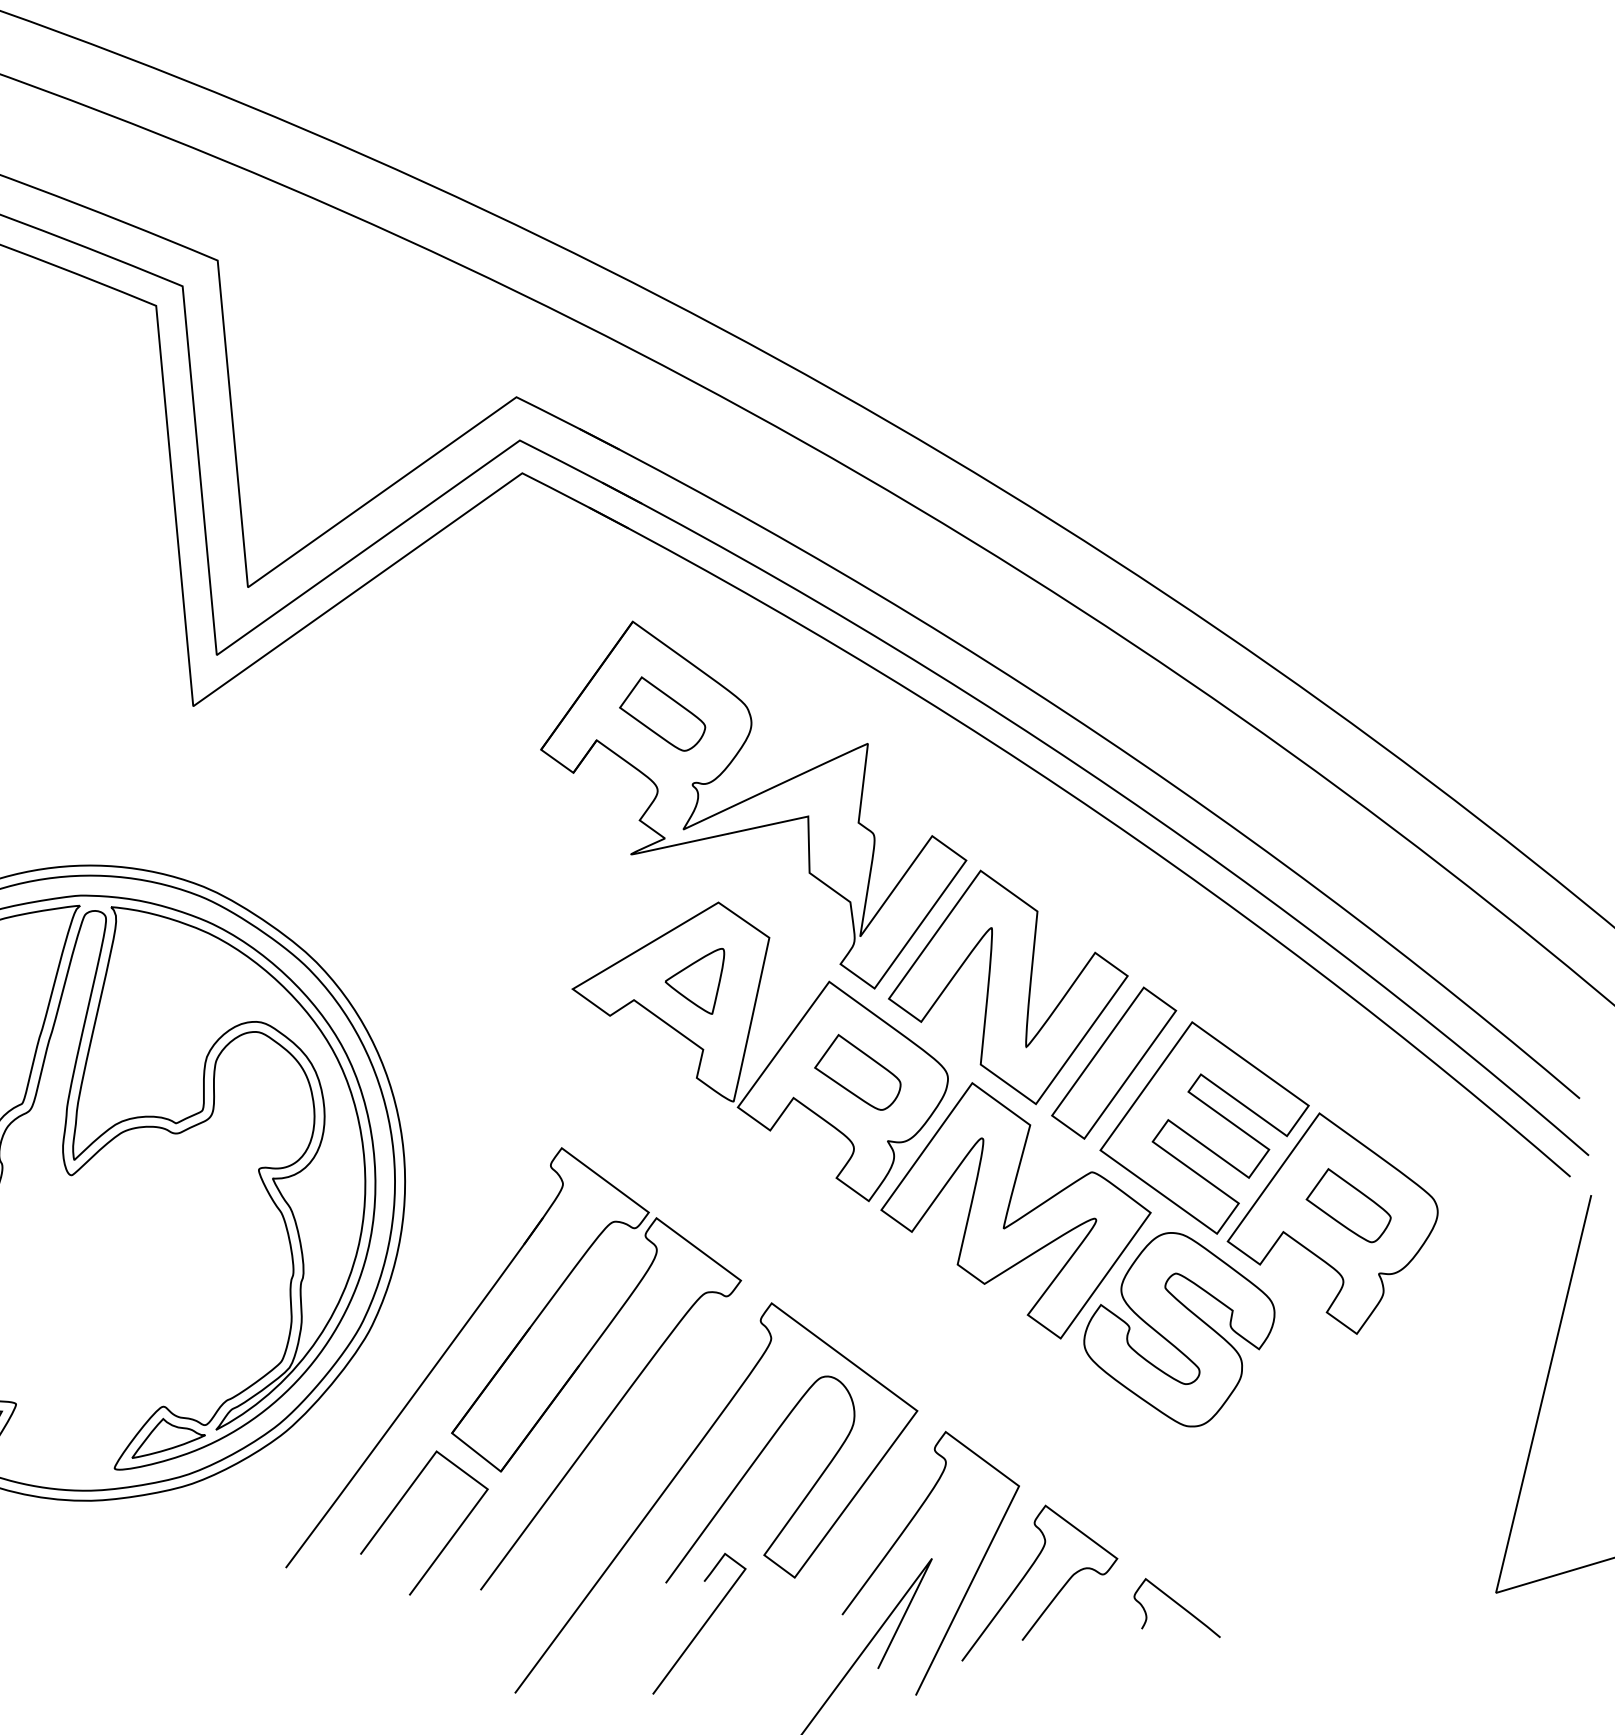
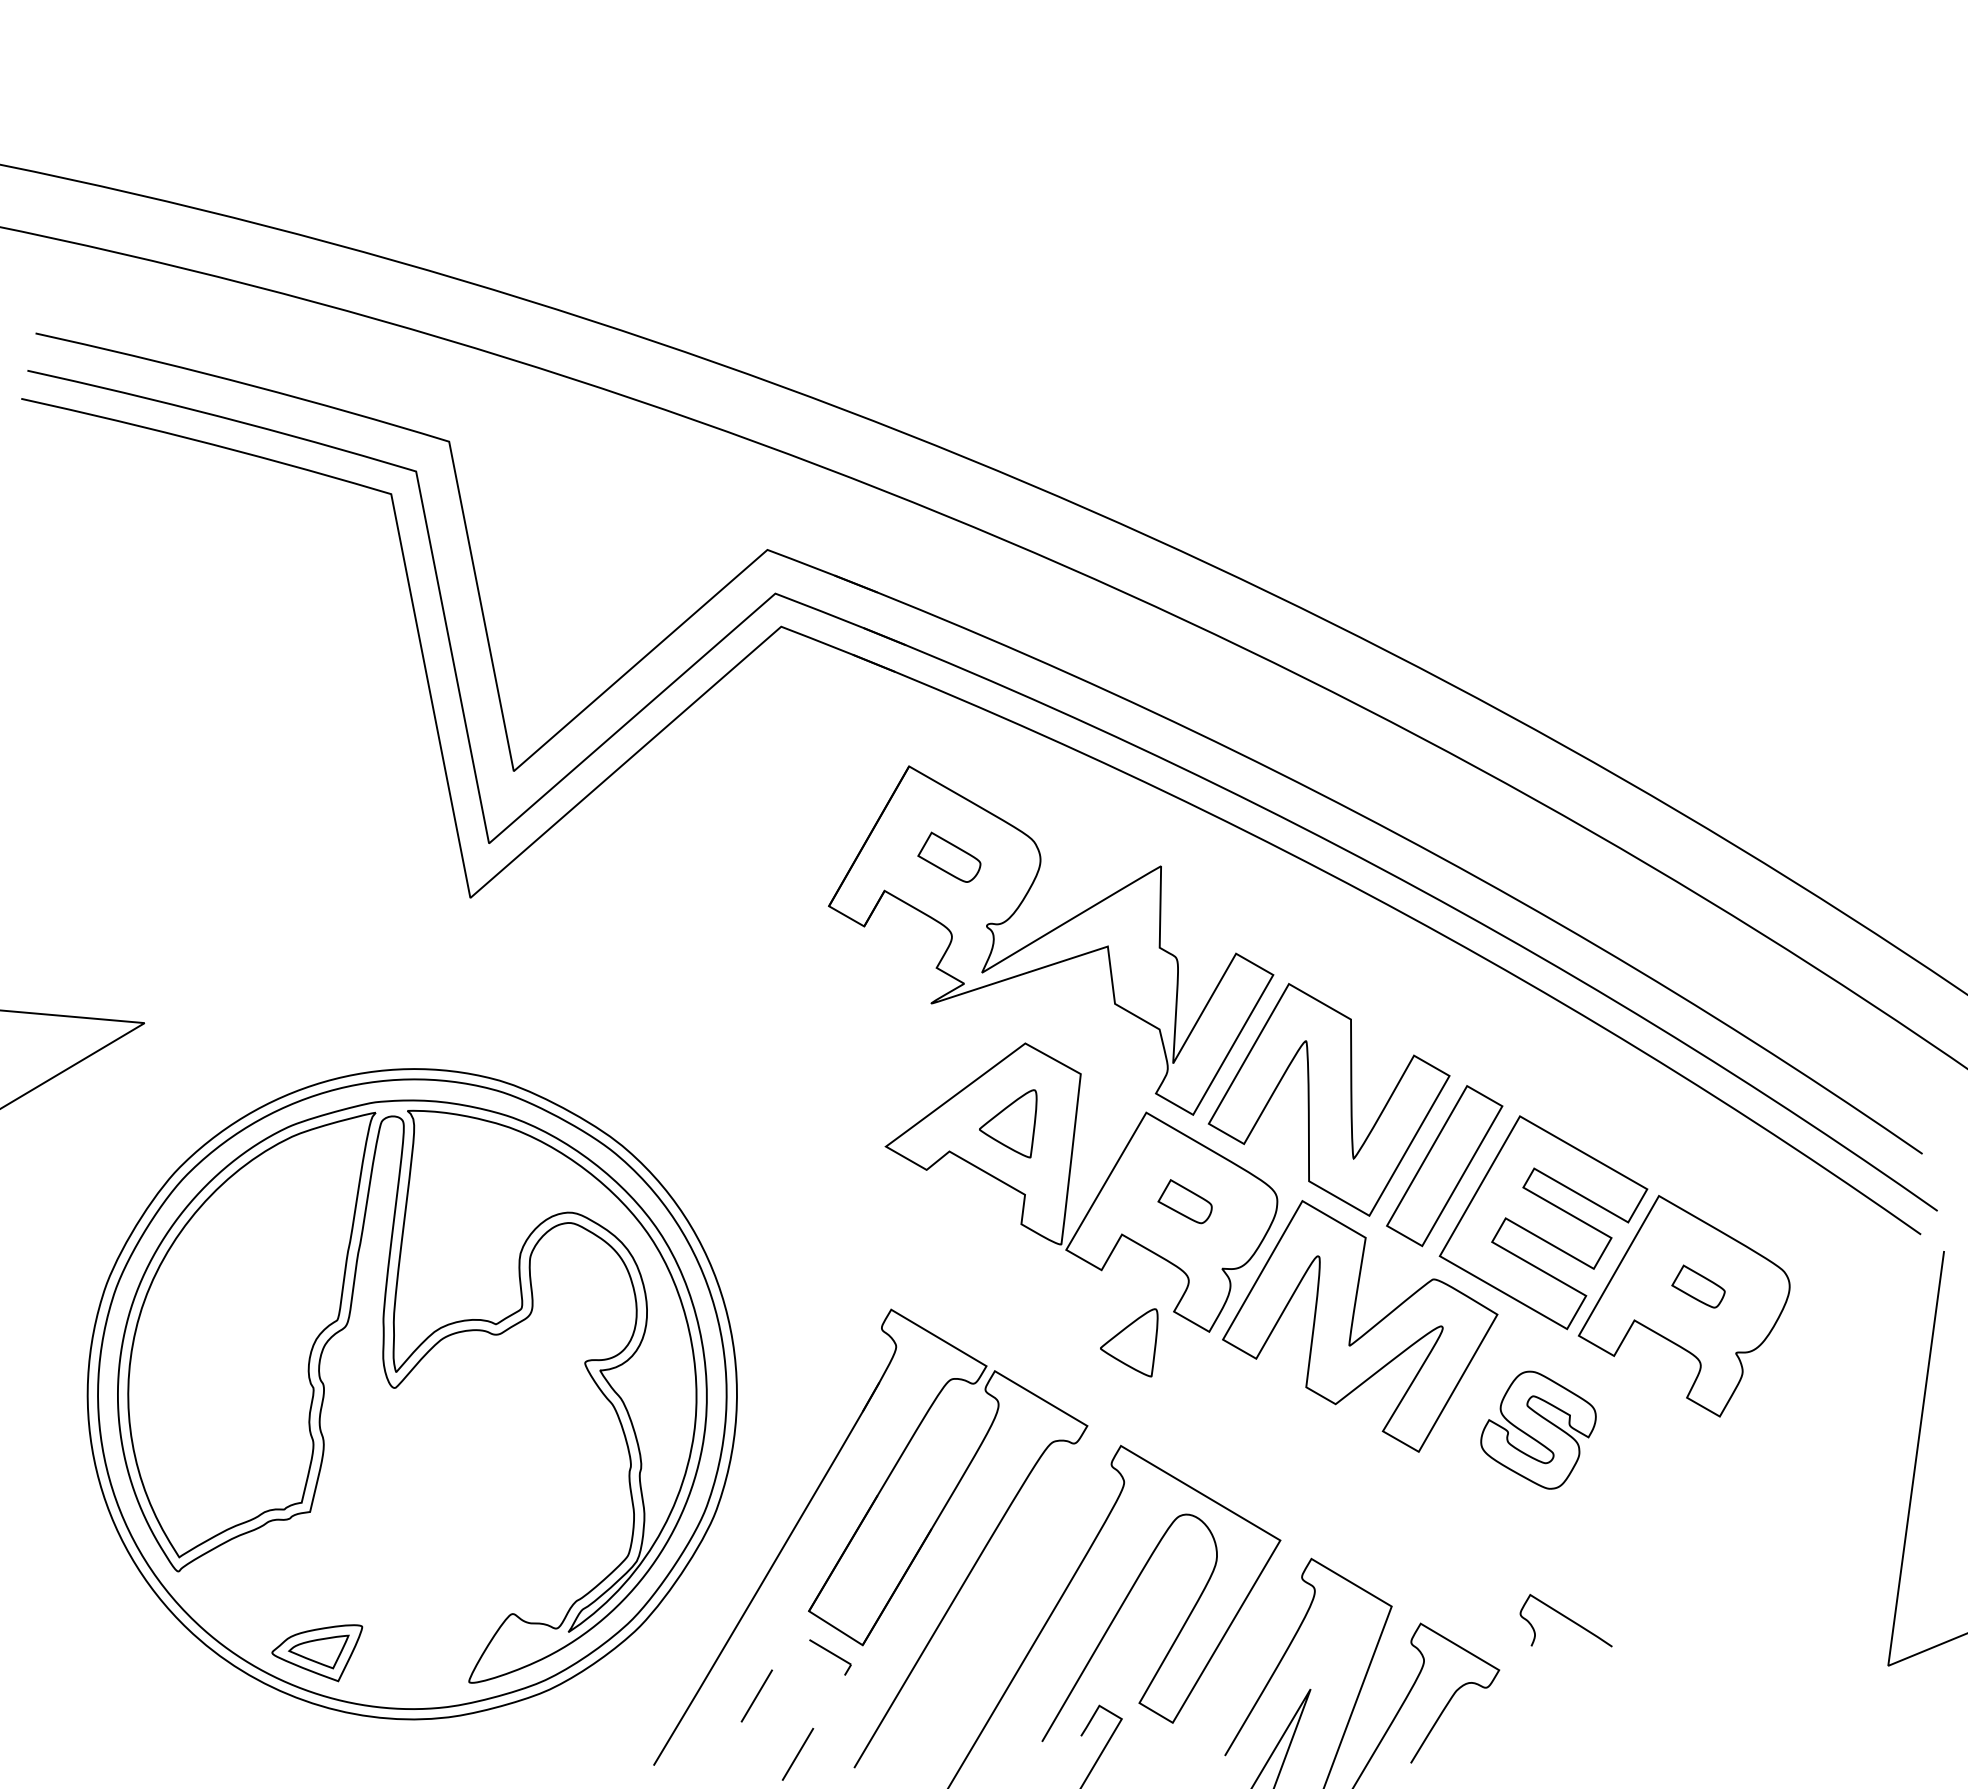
part: (663, 714) -> (949, 857), size x0.7
part: (857, 1071) -> (1184, 1201), size x0.6
part: (790, 1203) -> (1129, 1342), added
part: (1348, 1205) -> (1698, 1286), size x0.6
part: (1179, 1328) -> (1538, 1429), size x0.6
part: (168, 1440) -> (521, 1647), removed
line: (463, 1471) -> (824, 1648), solid -> dashed
curve: (1178, 1605) -> (1566, 1618), moved

